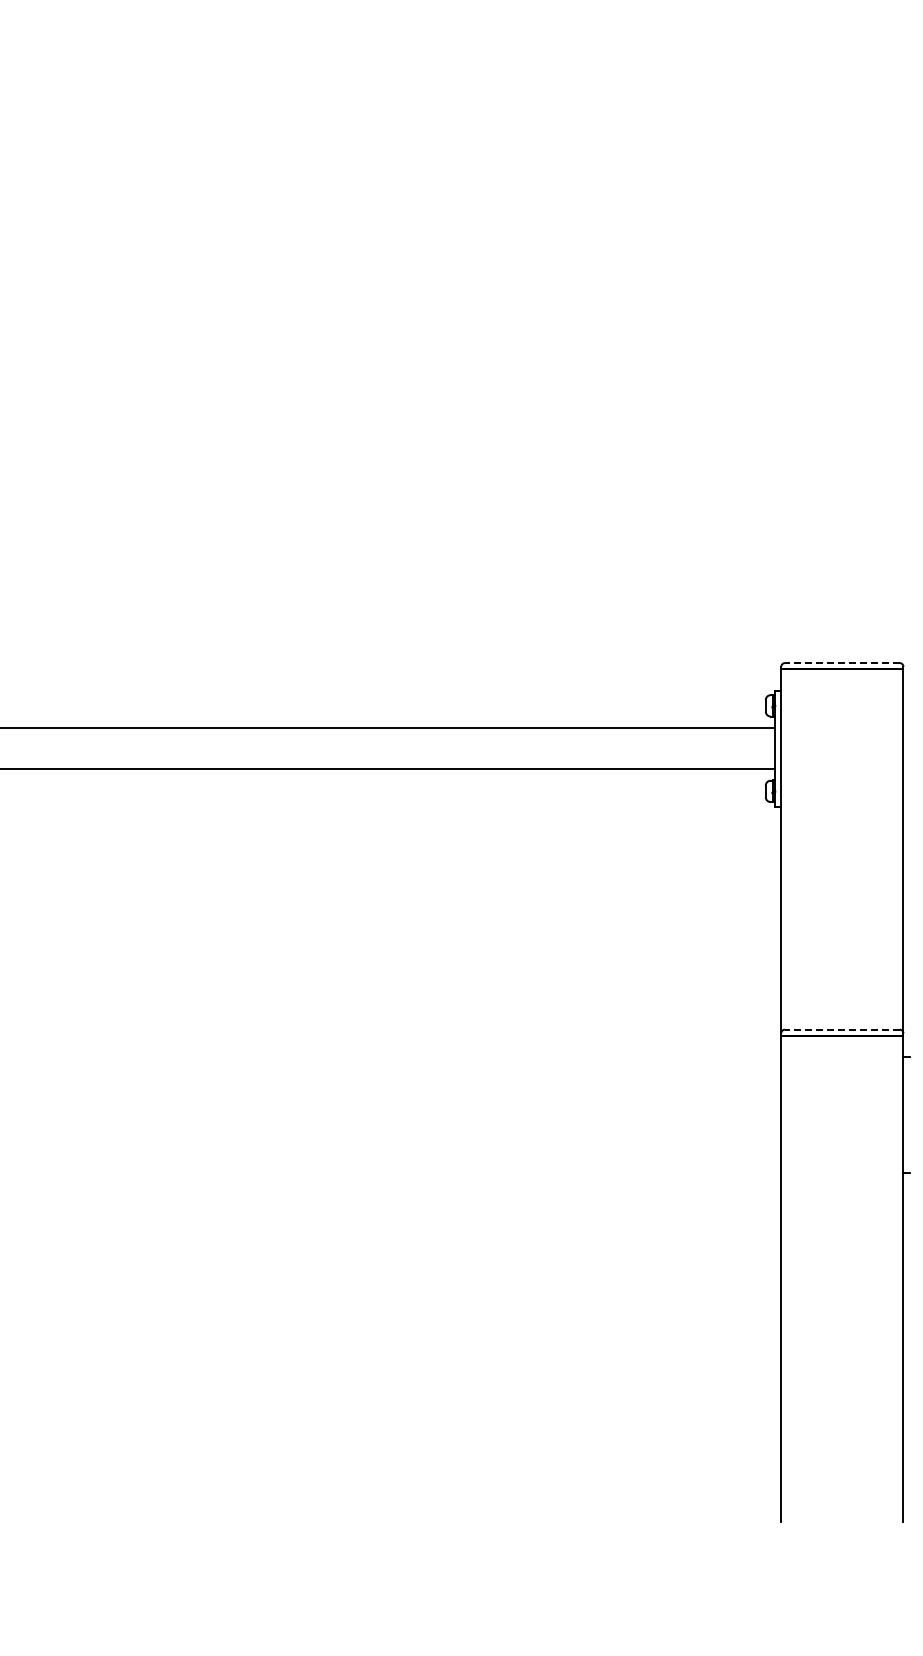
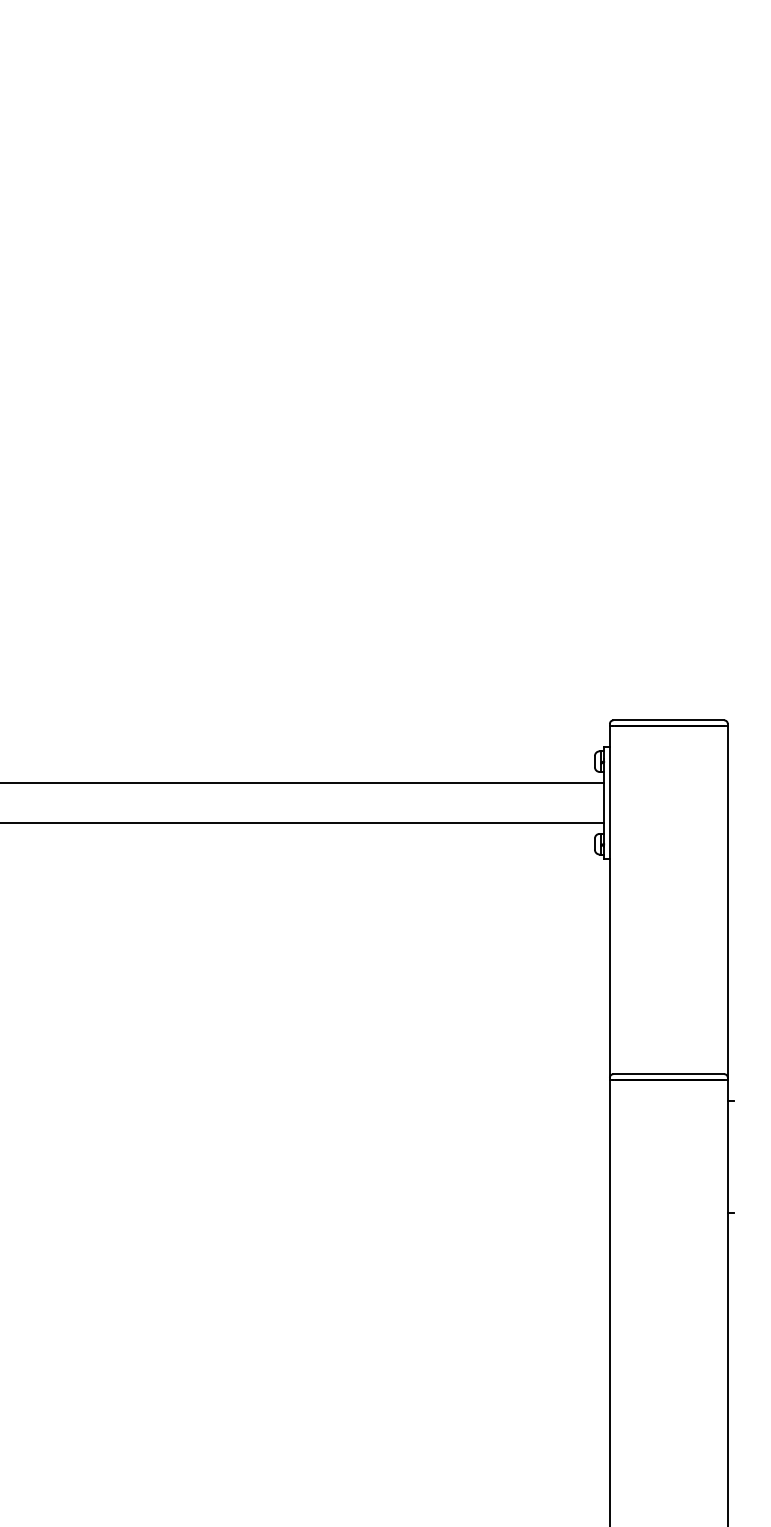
line: (841, 663) -> (668, 720), dashed -> solid
line: (841, 1029) -> (668, 1074), dashed -> solid

